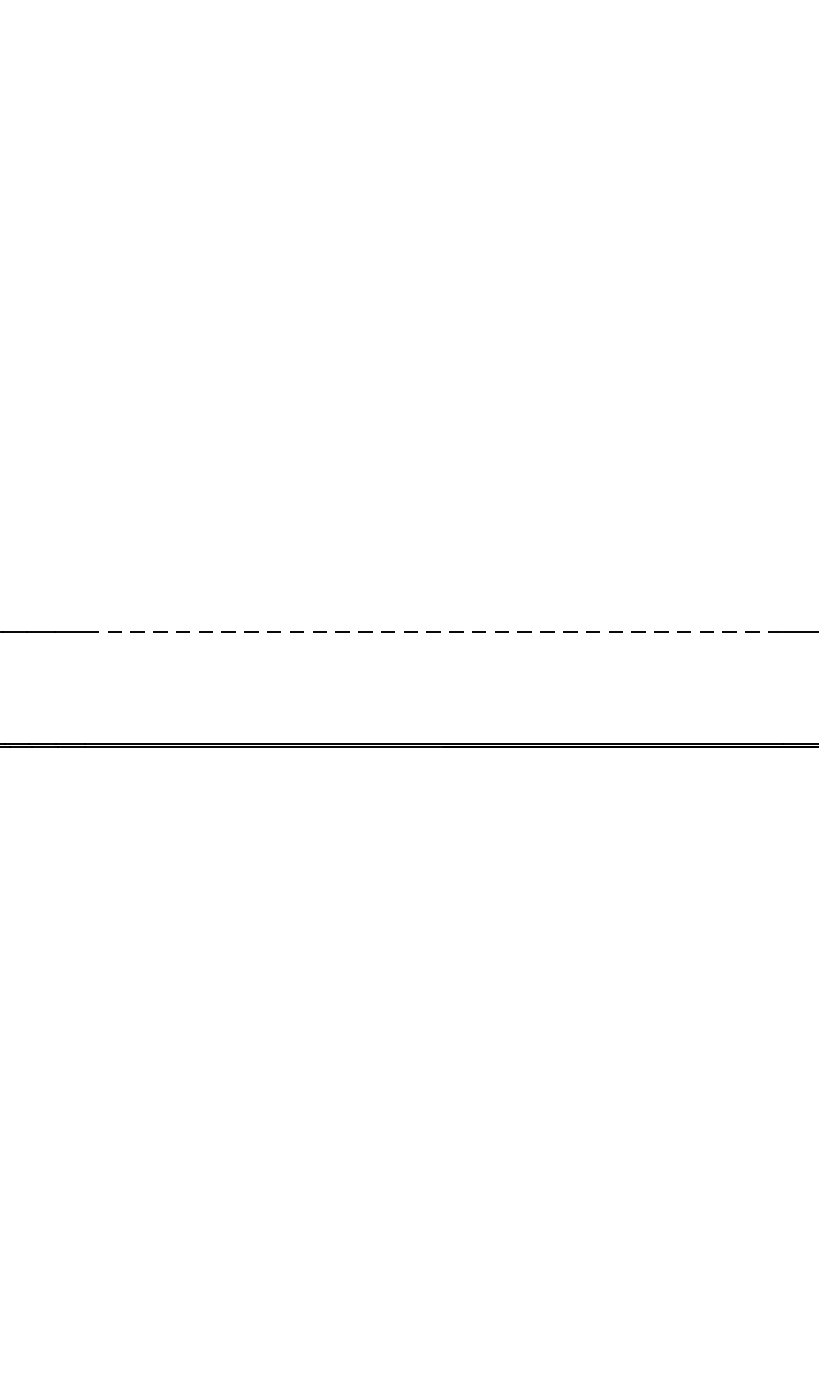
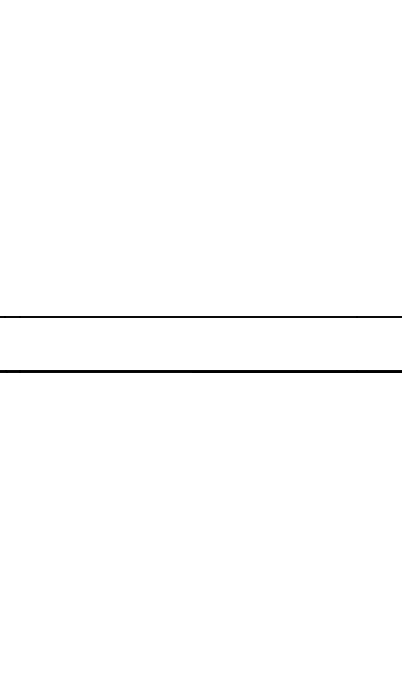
line: (434, 631) -> (188, 316), dashed -> solid

